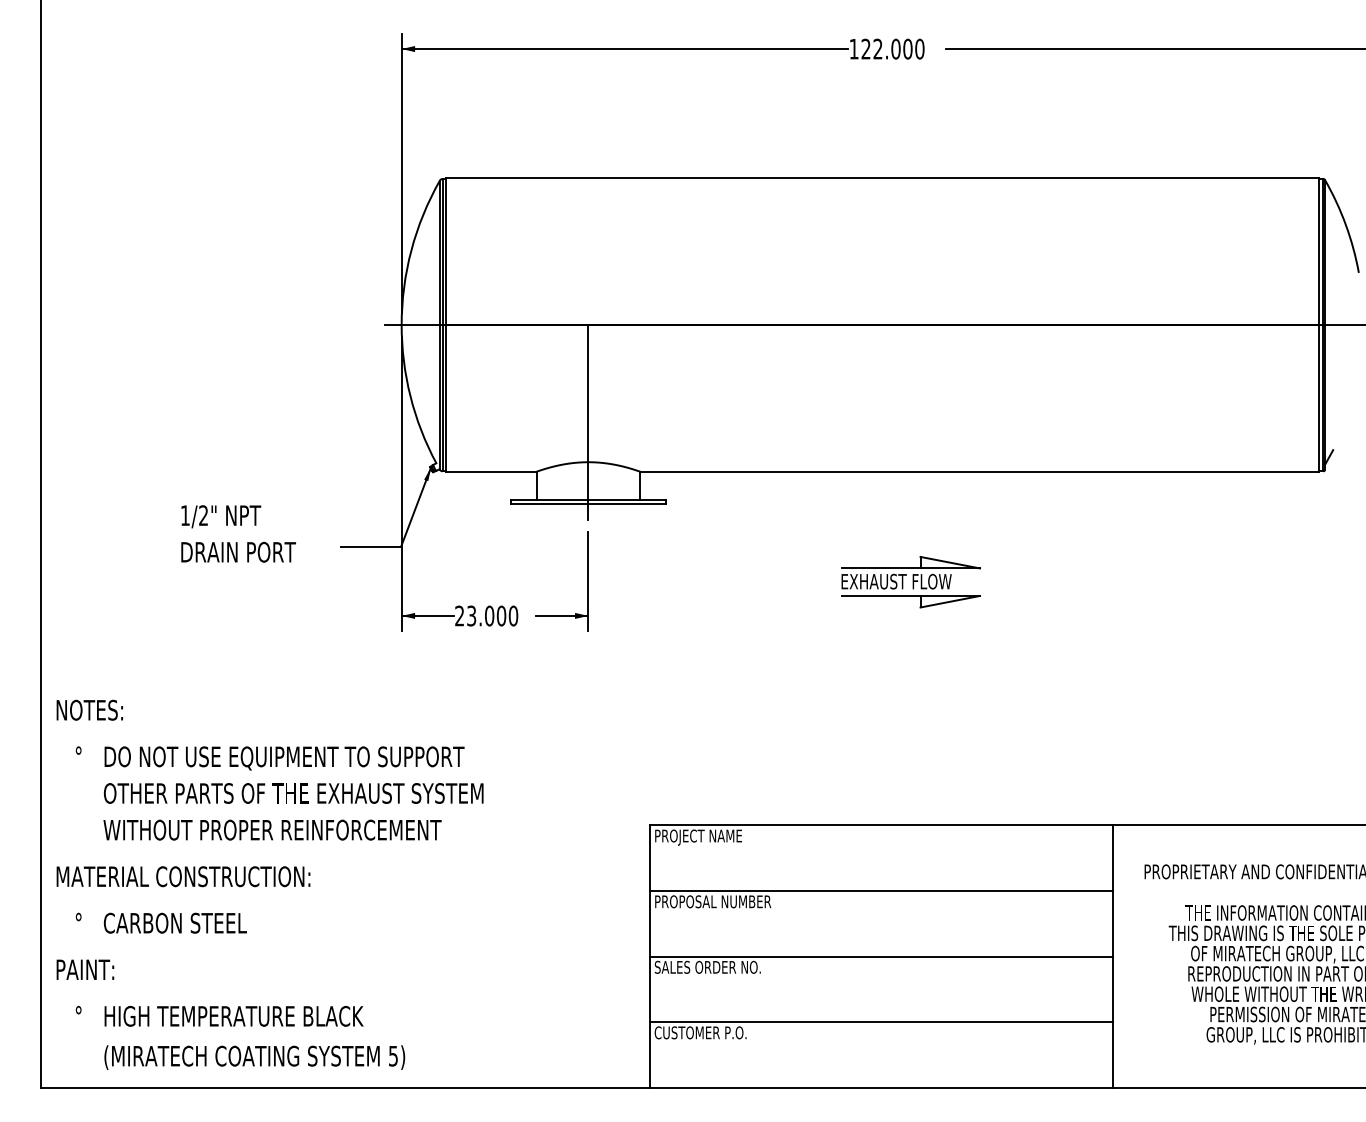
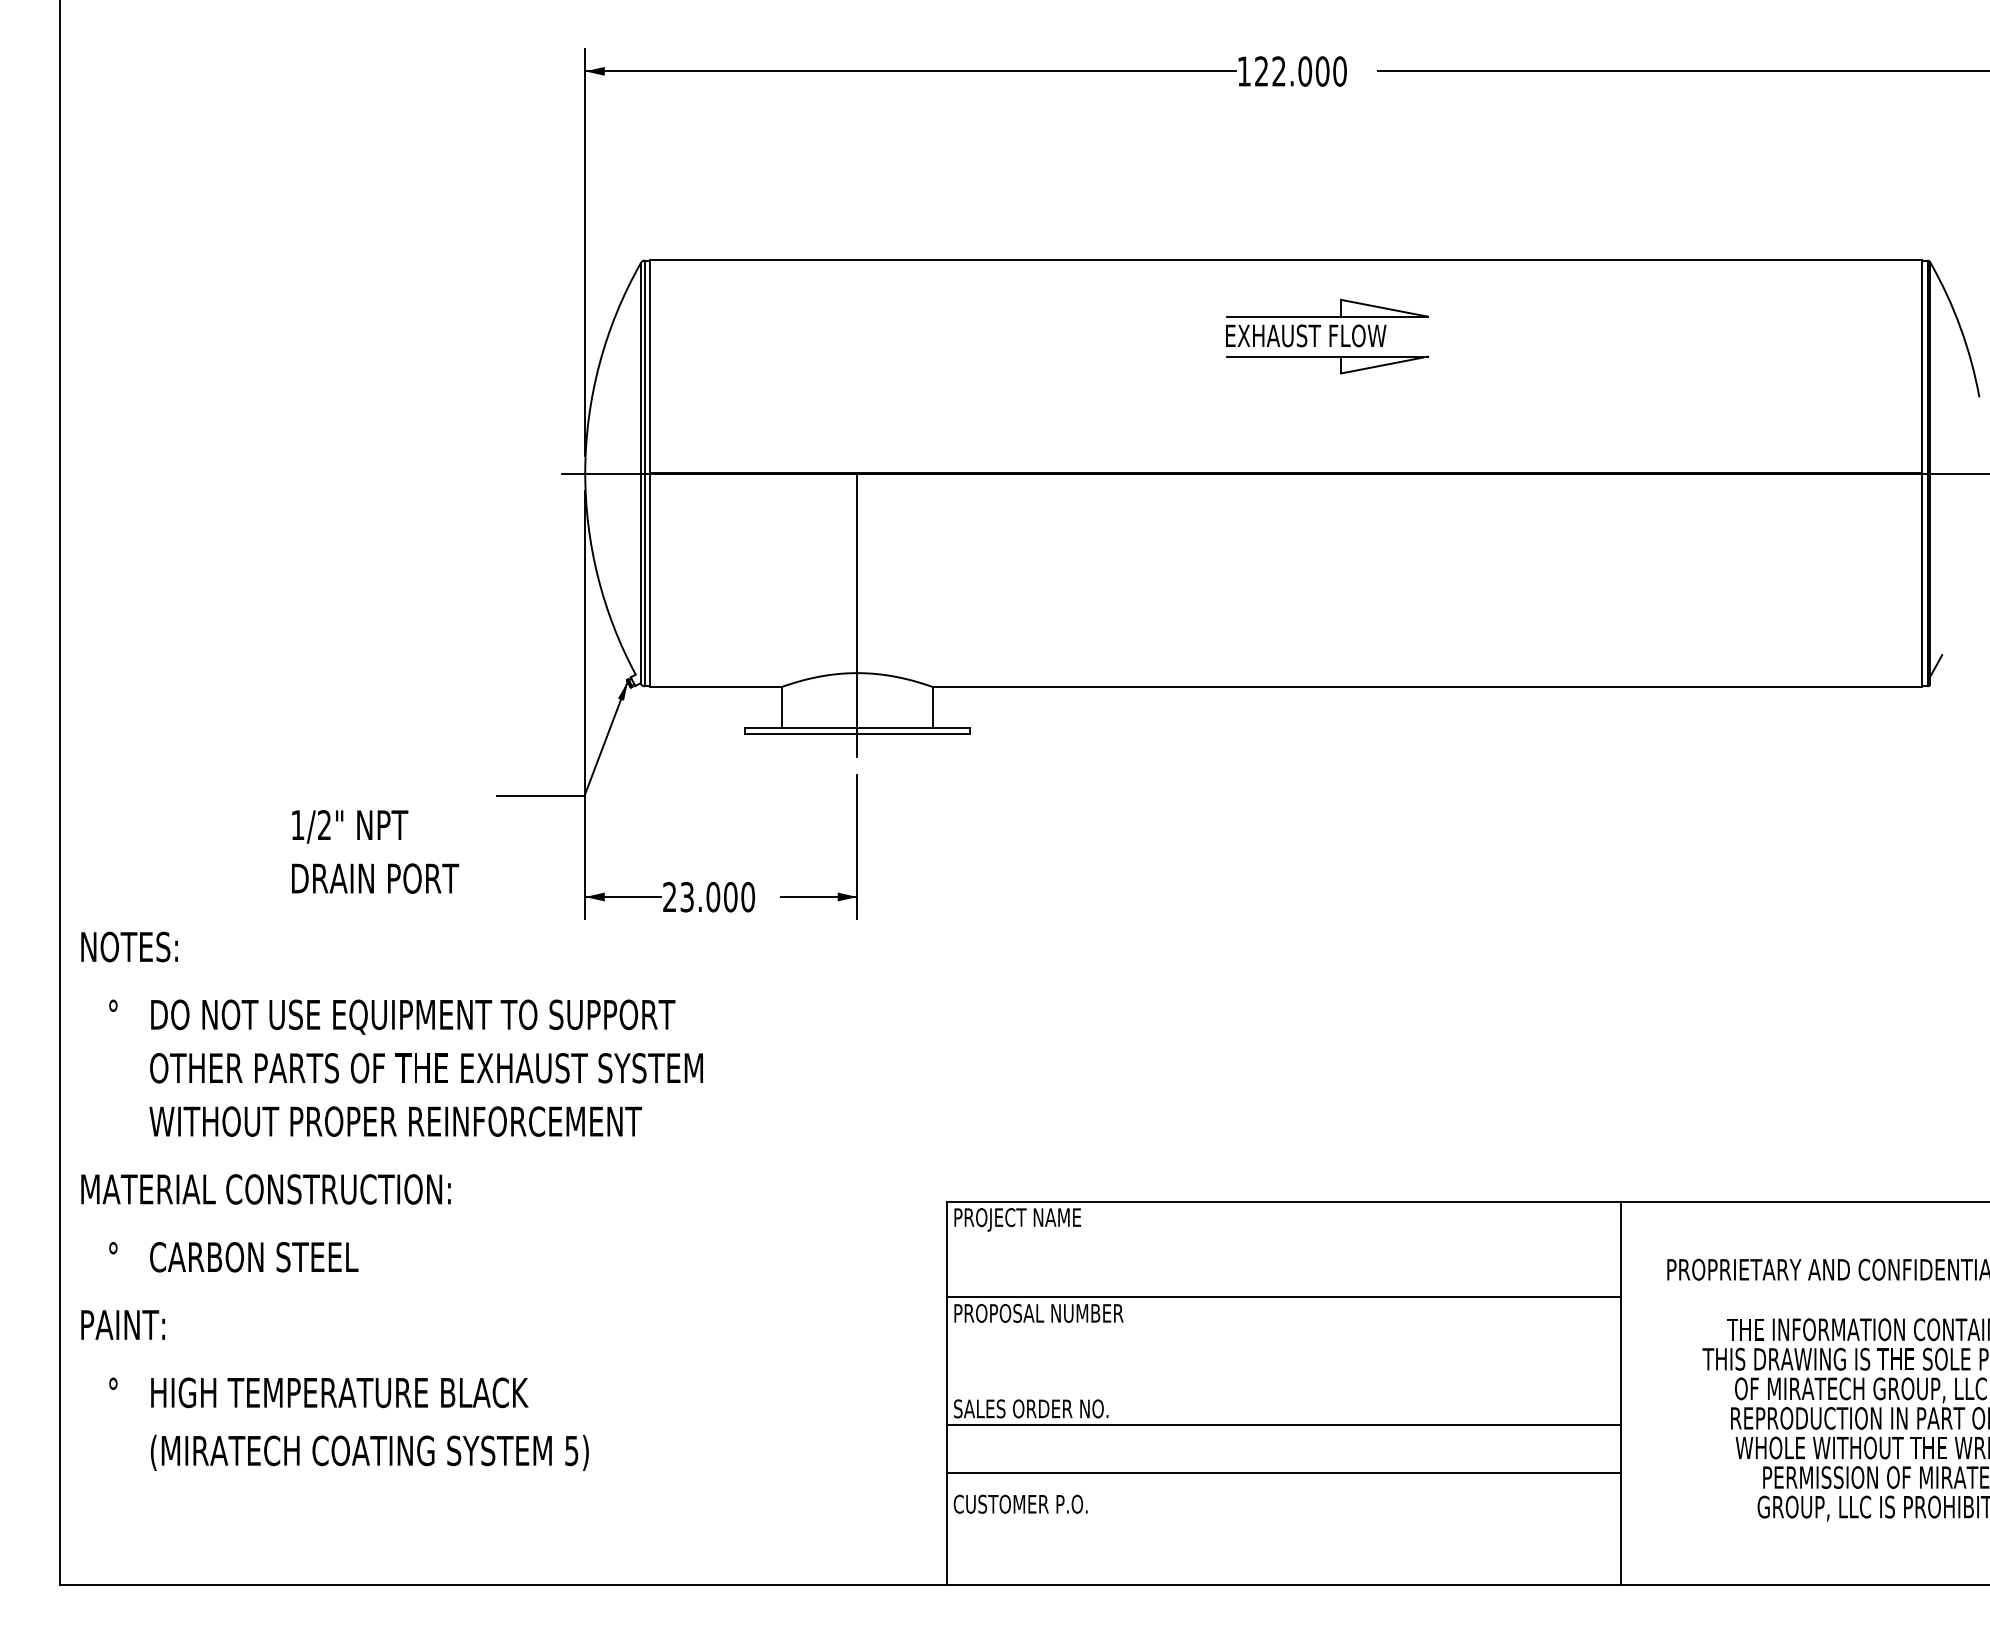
text: (238, 533) -> (375, 851), moved
part: (910, 582) -> (1326, 337), moved
text: (269, 884) -> (391, 1200), moved
line: (880, 956) -> (1282, 1473), moved
line: (880, 1022) -> (1282, 1425), moved

